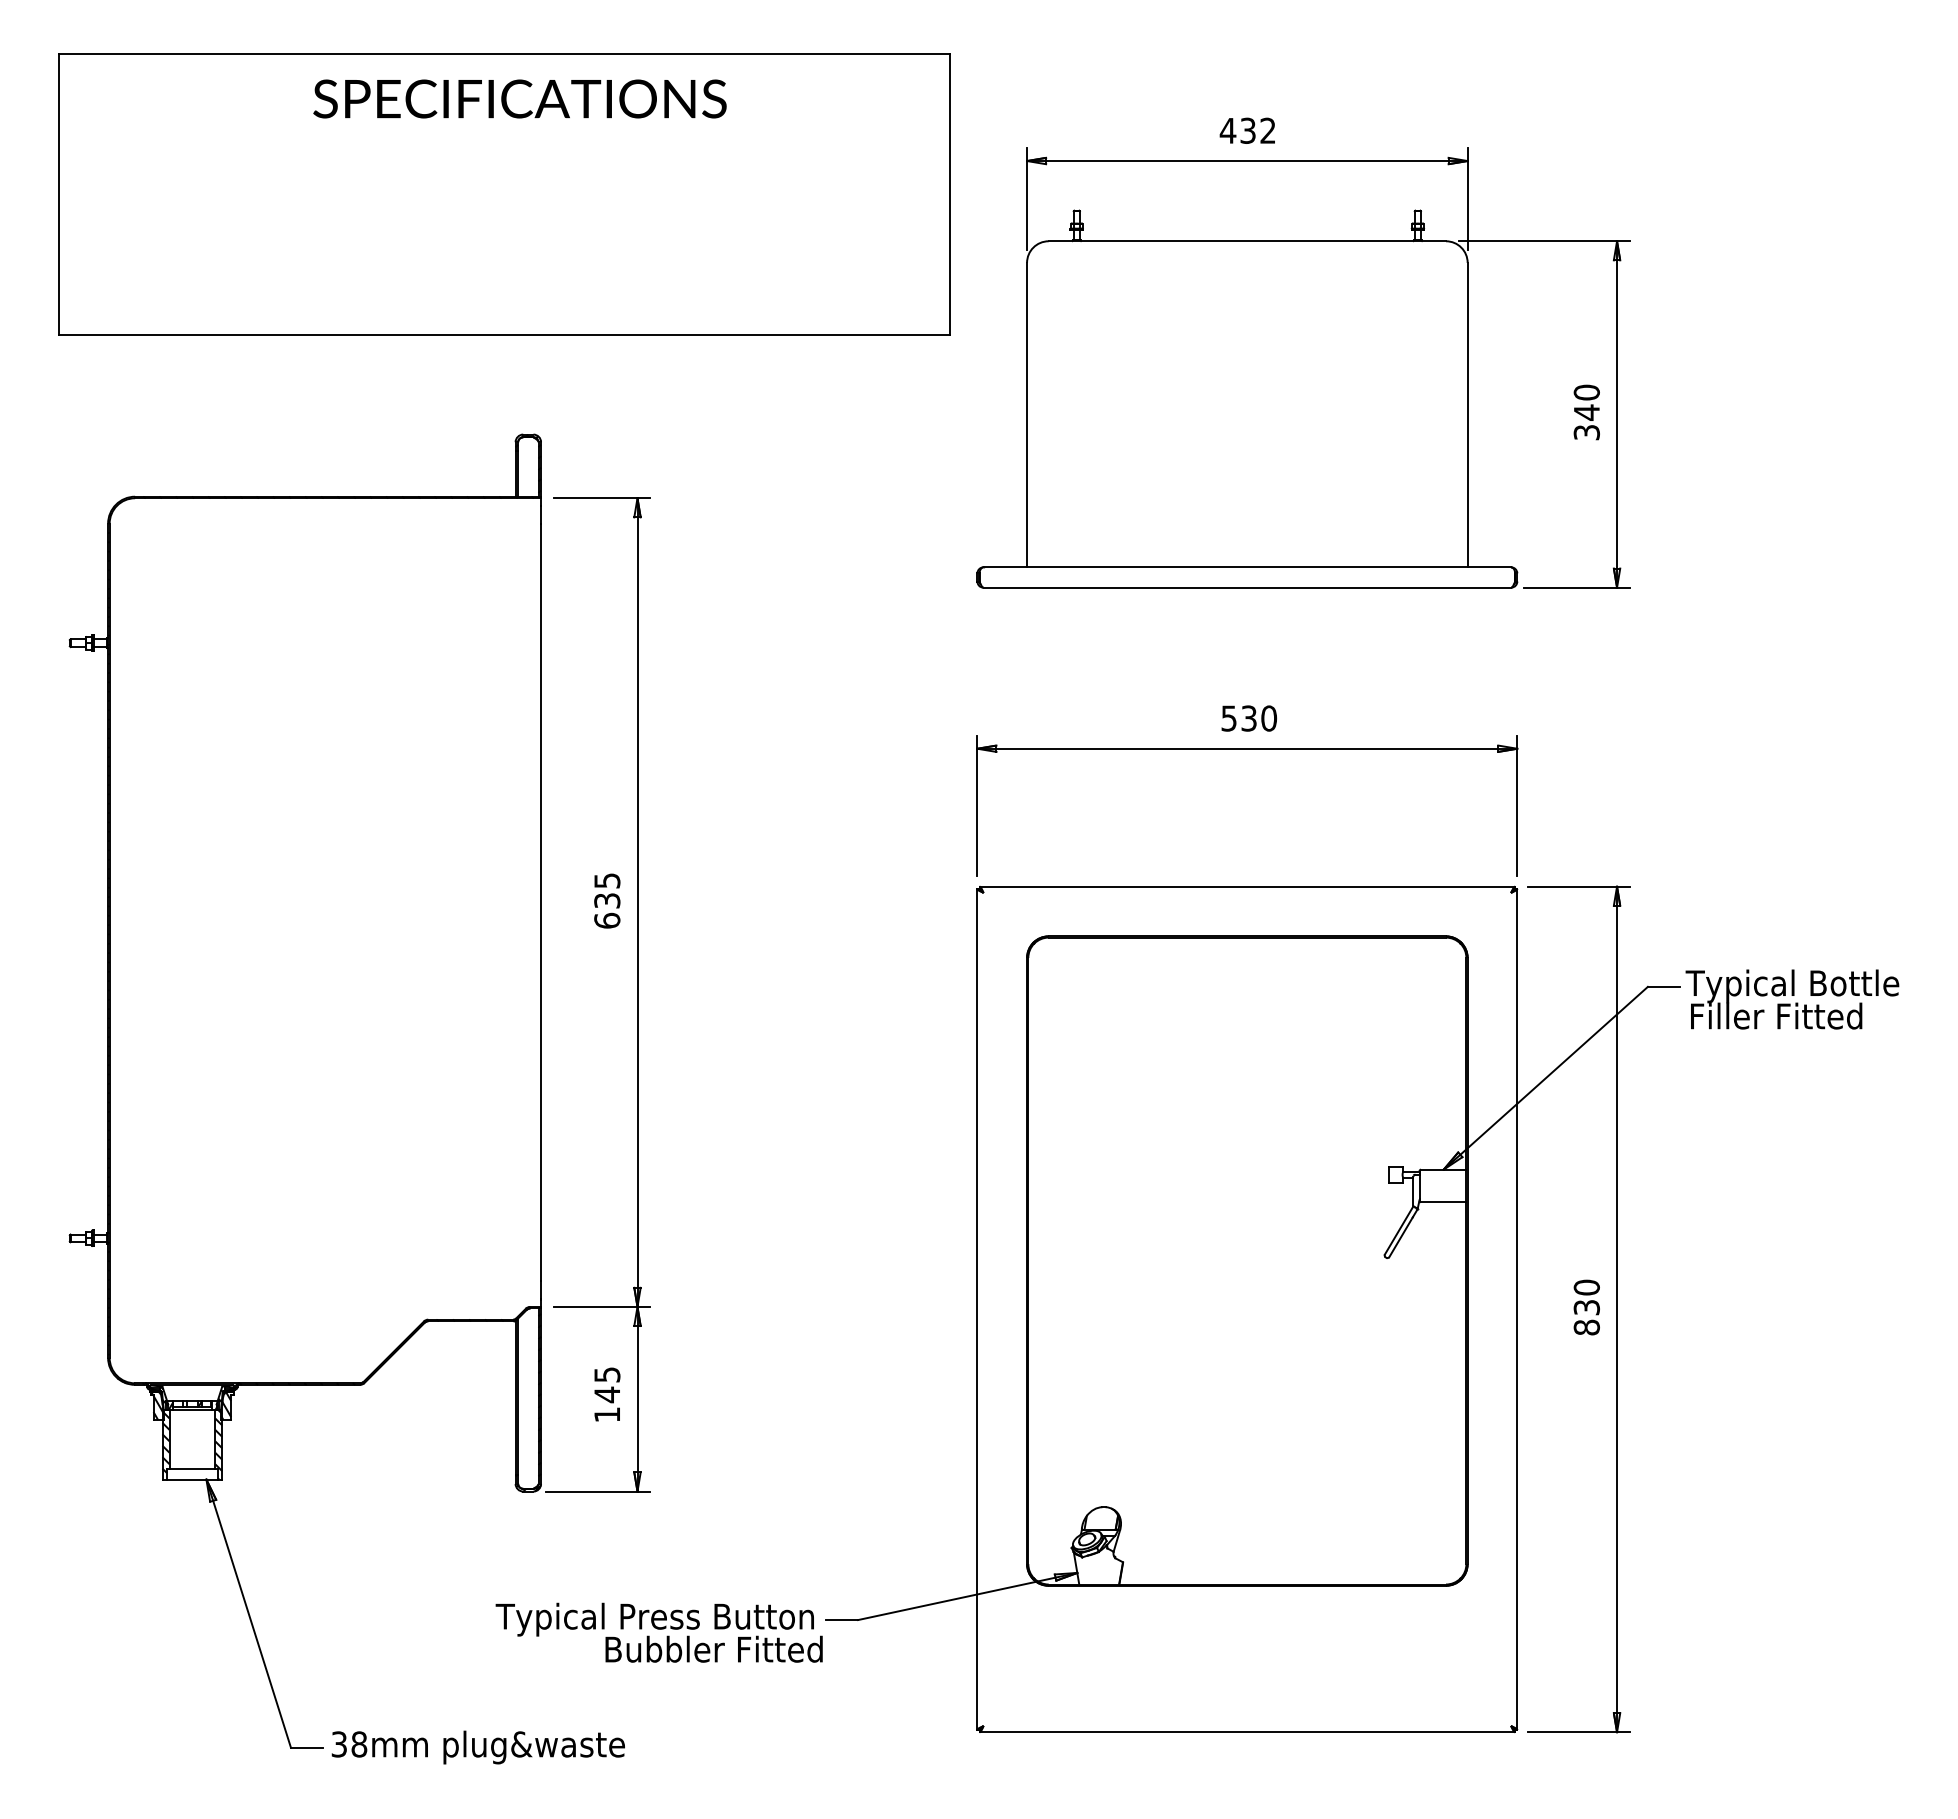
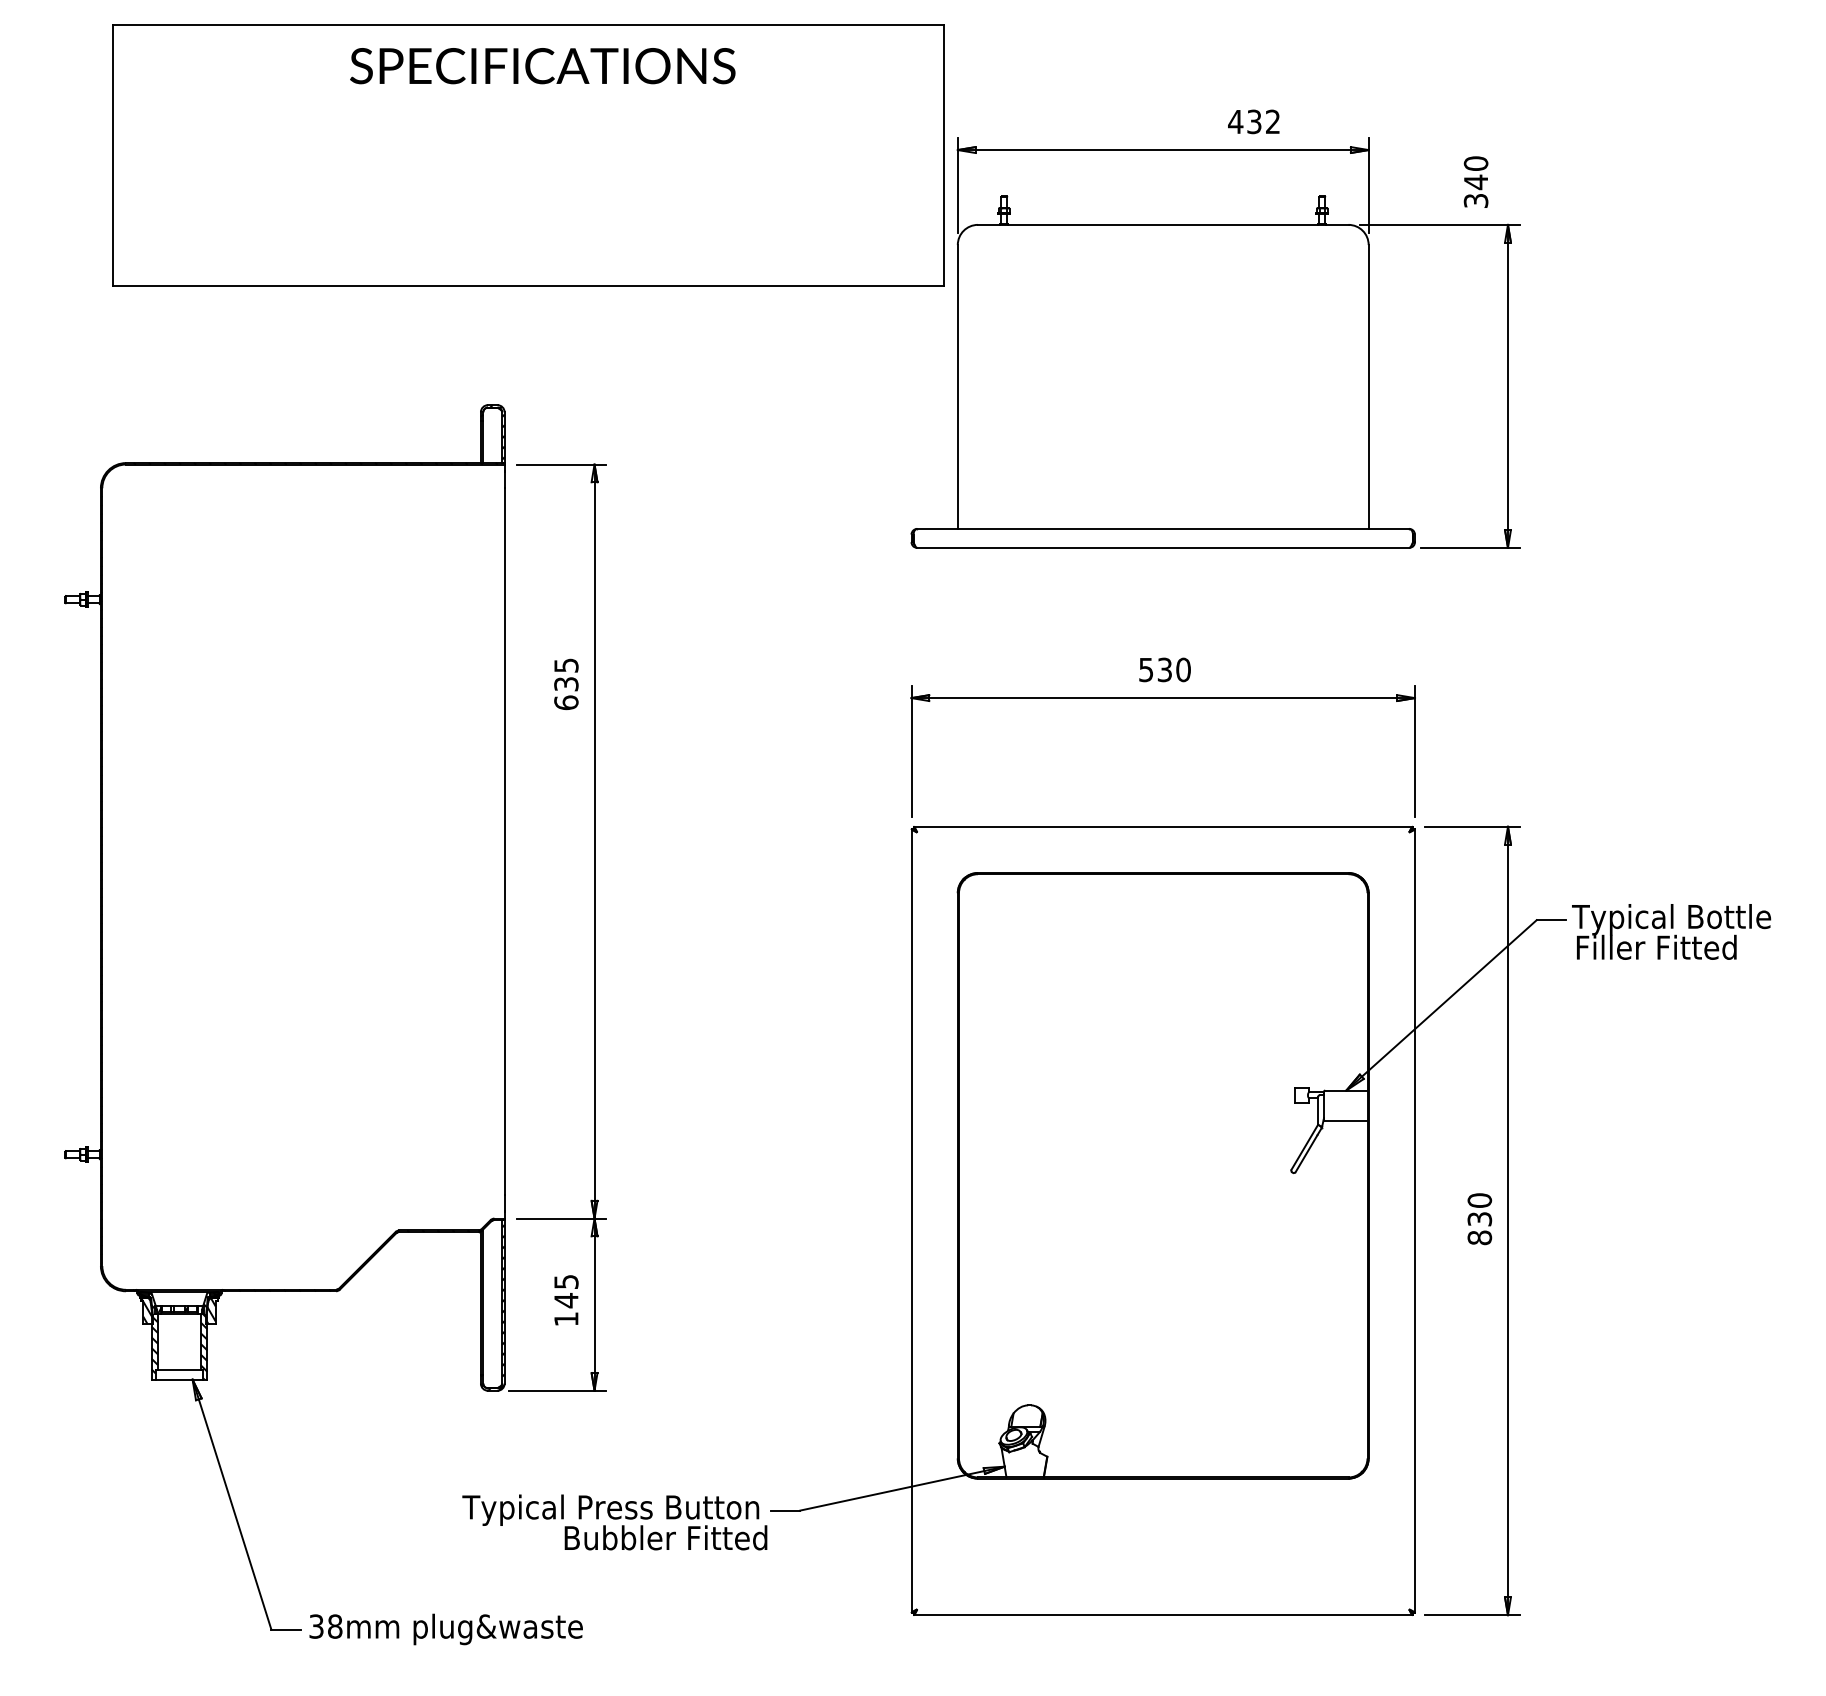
text: (1246, 130) -> (1252, 121), moved
part: (504, 194) -> (528, 155), moved
text: (1586, 412) -> (1475, 182), moved
text: (607, 900) -> (566, 683), moved

